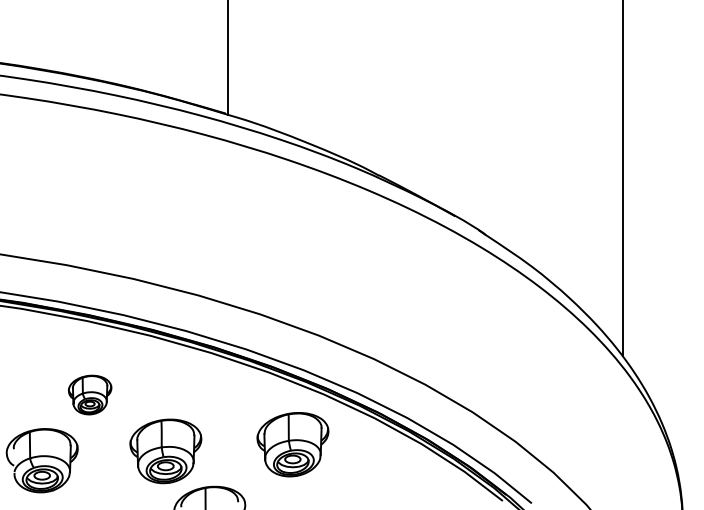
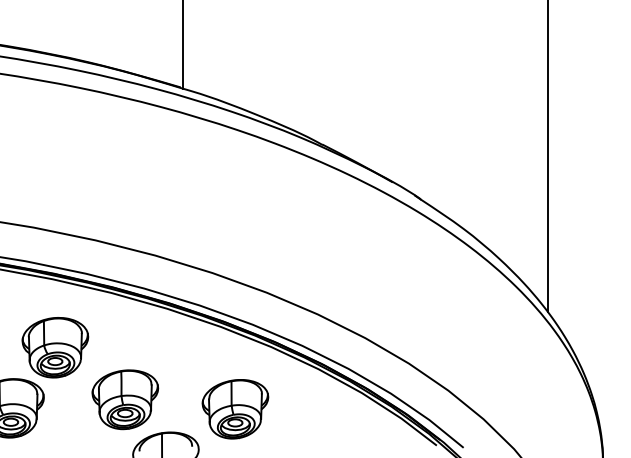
part: (89, 394) -> (54, 347), size x1.67
part: (292, 444) -> (235, 409), moved

